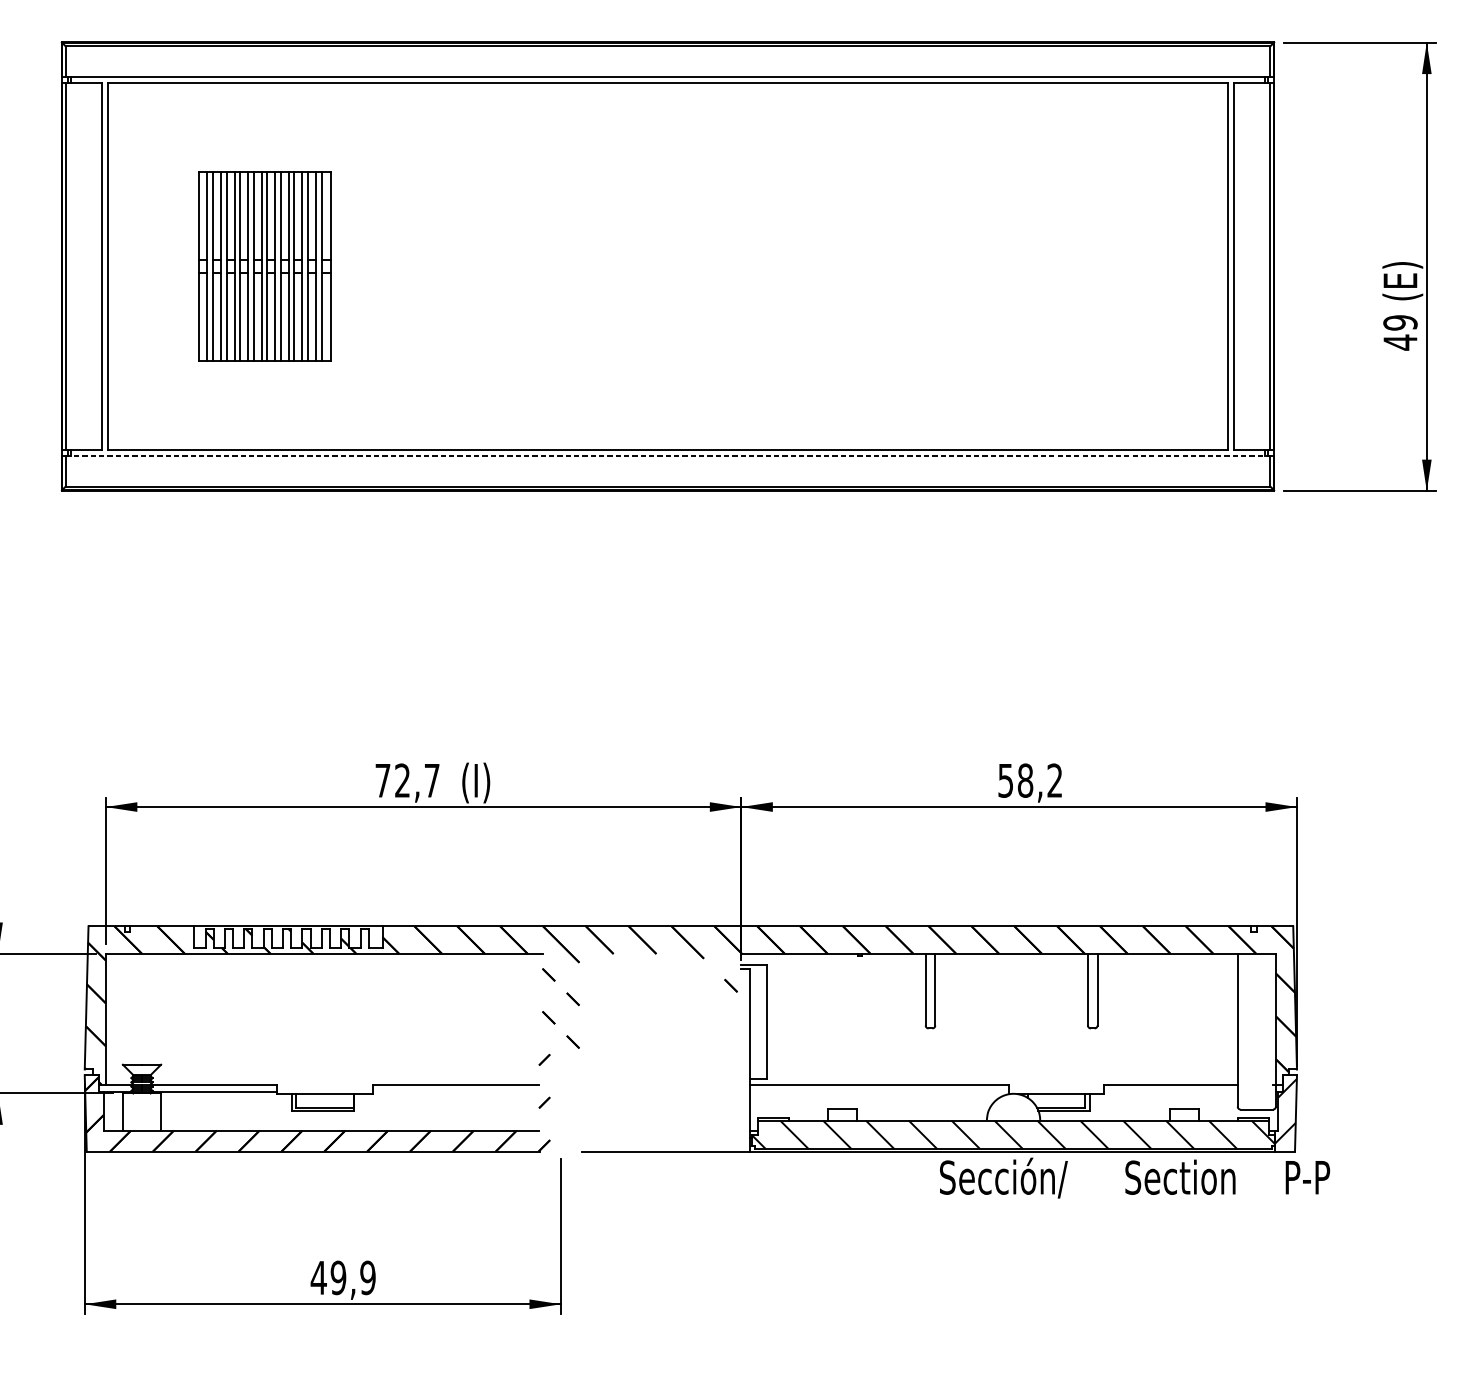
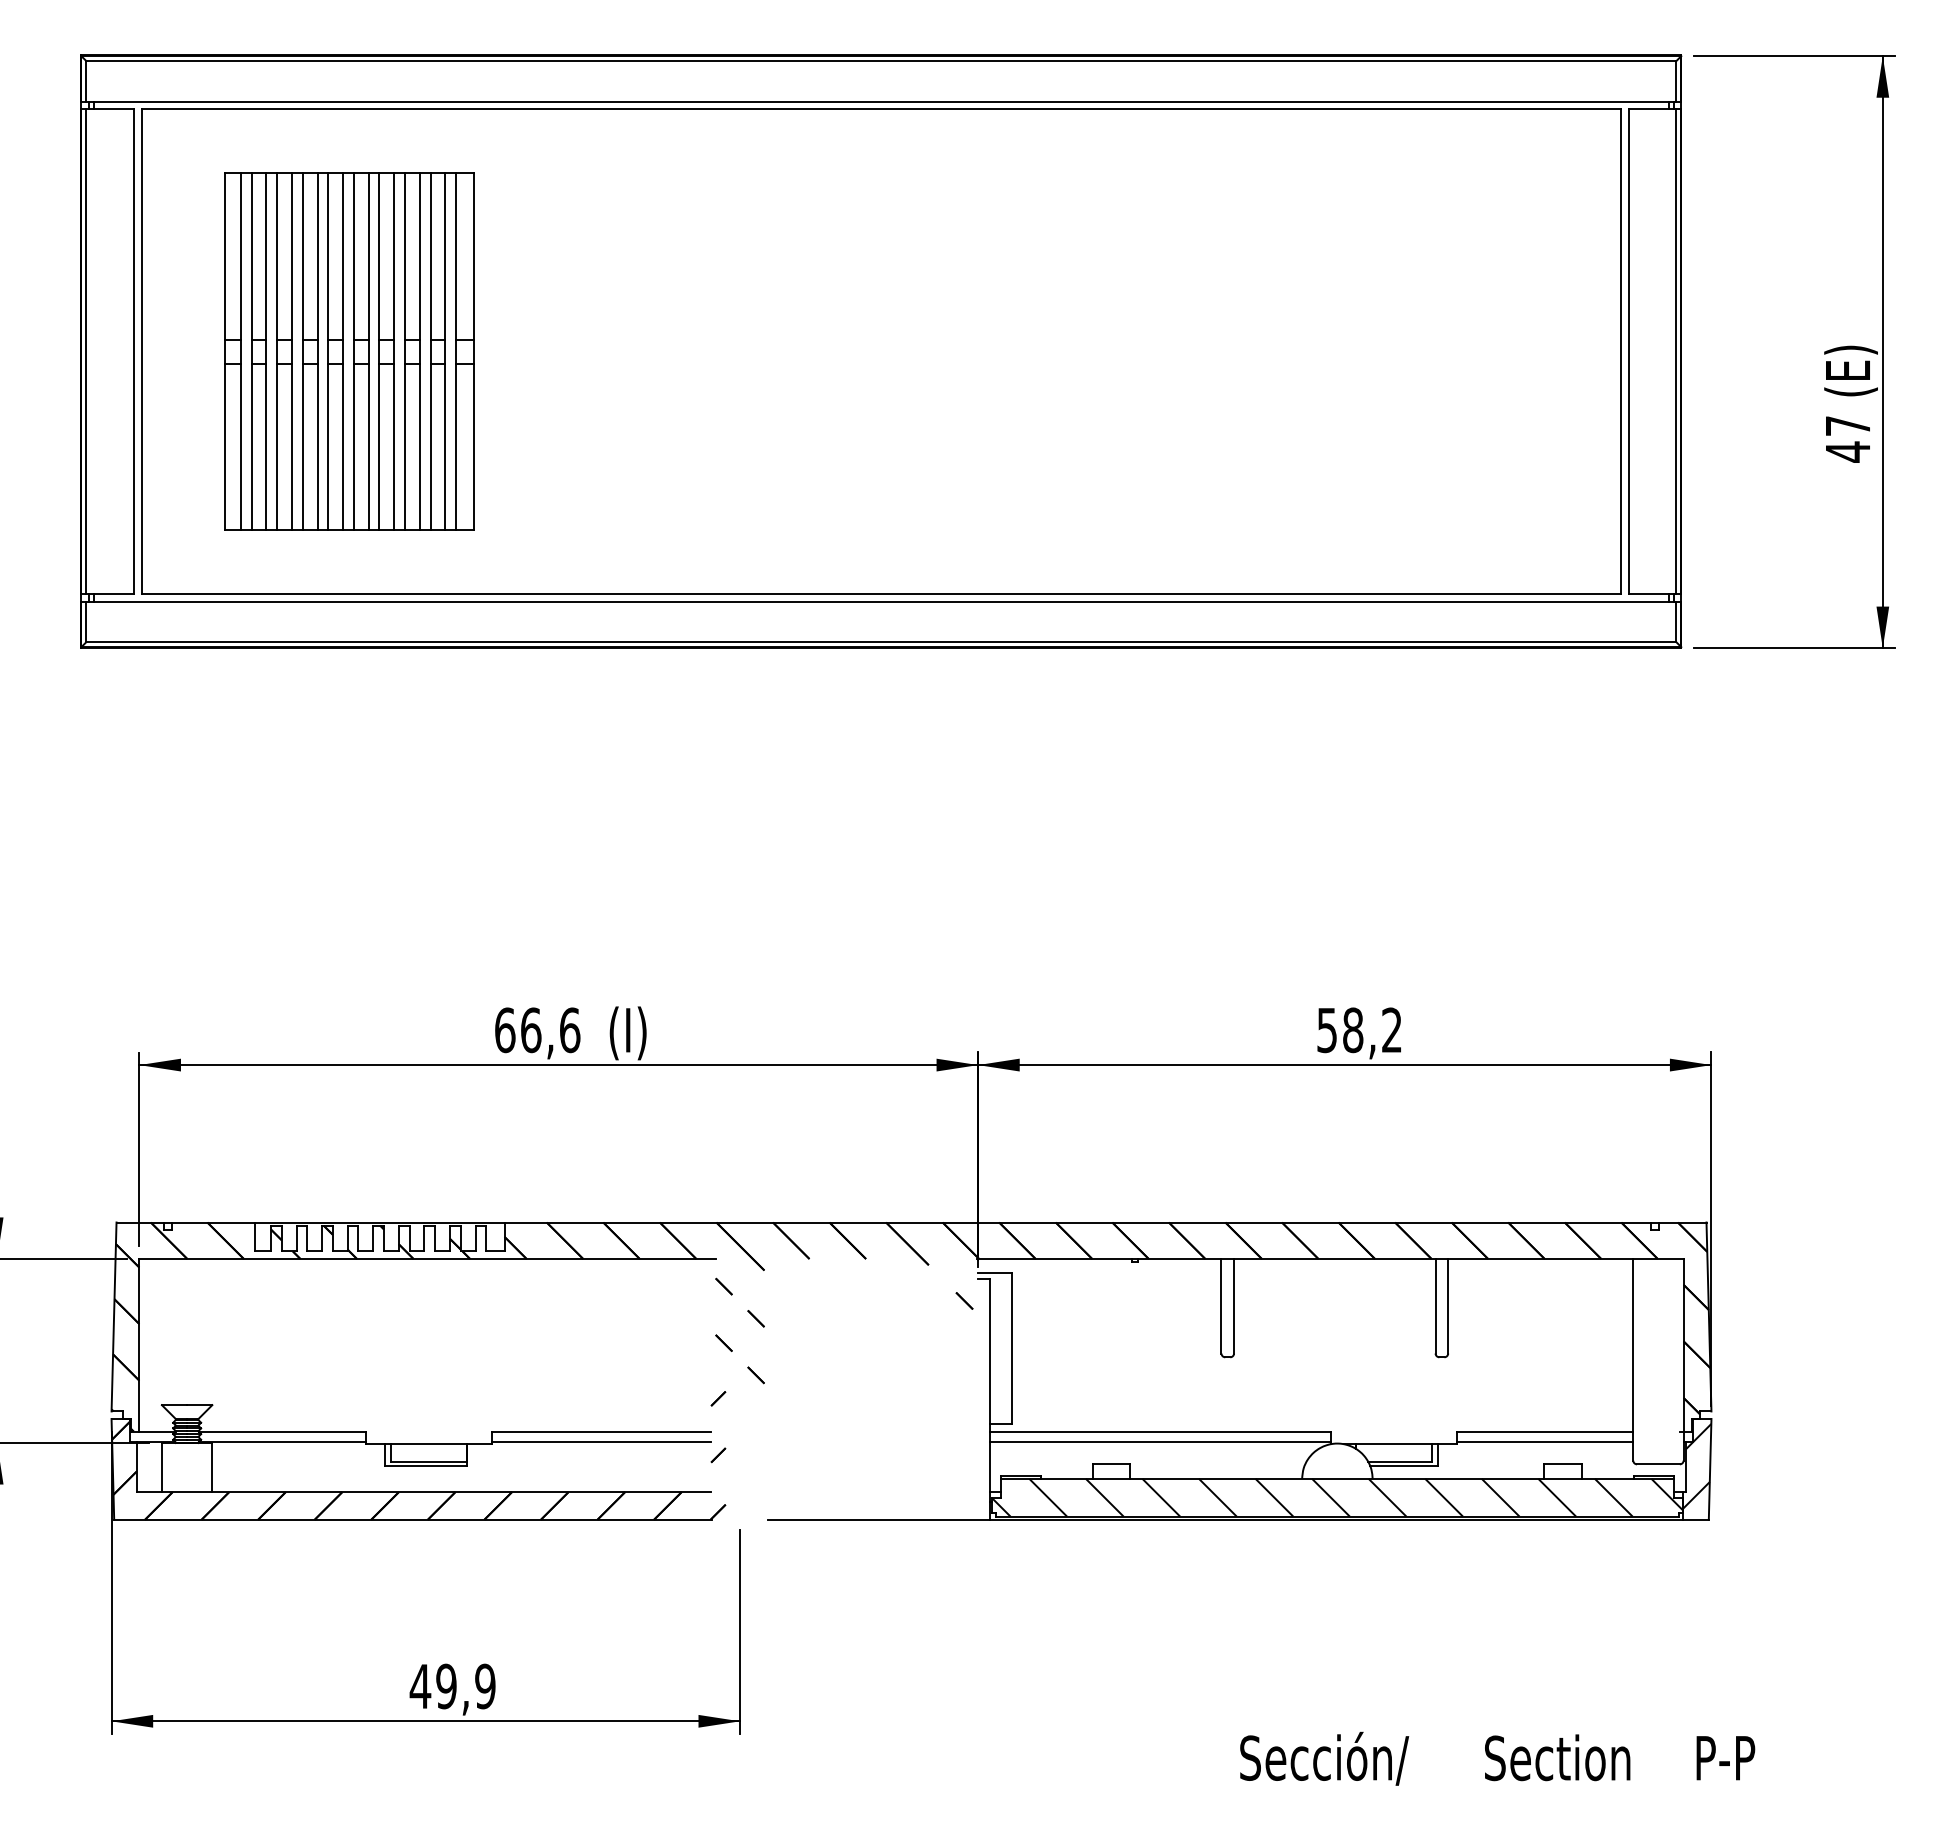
part: (265, 266) -> (349, 351), size x1.43
text: (1400, 323) -> (1847, 426), 49 -> 47
line: (668, 455) -> (881, 601), dashed -> solid
text: (407, 780) -> (537, 1030), 72,7 -> 66,6
line: (455, 1092) -> (601, 1441), added
line: (879, 1092) -> (1160, 1441), added
line: (1171, 1092) -> (1545, 1441), added
text: (1134, 1177) -> (1497, 1758), moved

